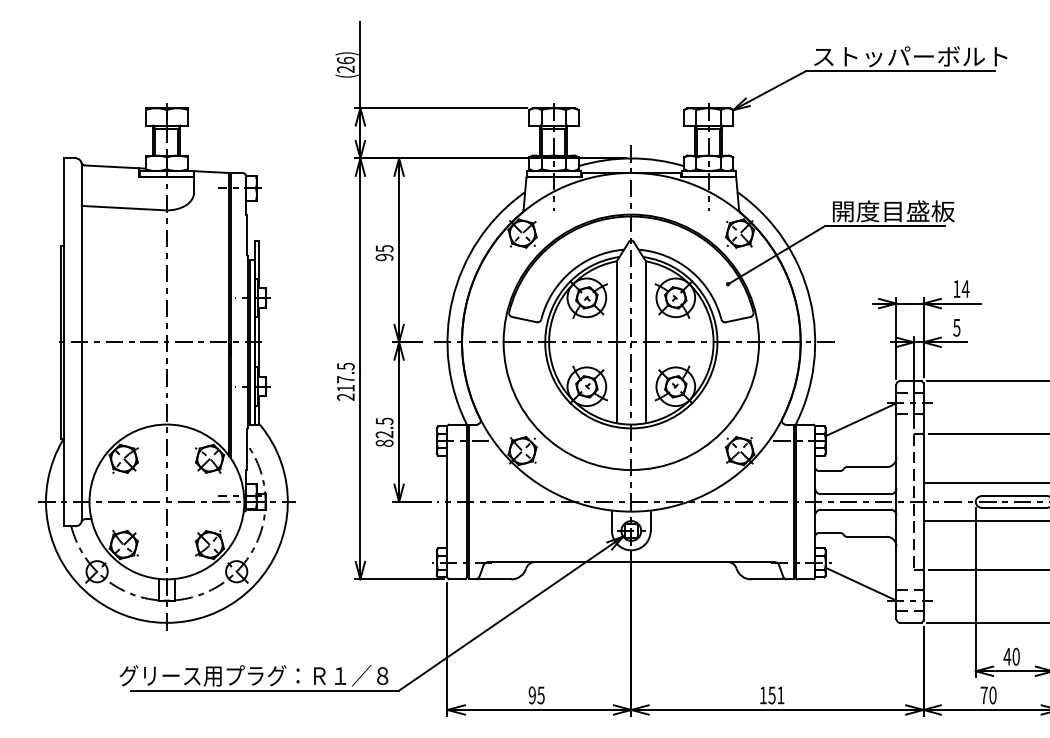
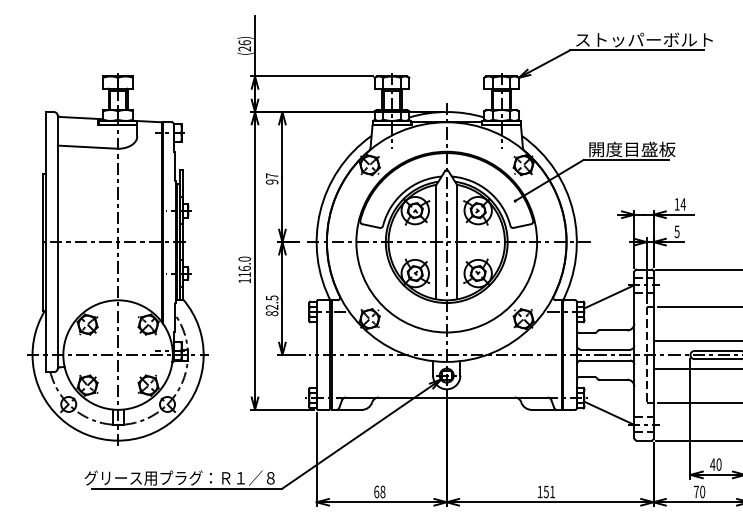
text: (385, 248) -> (272, 175), 95 -> 97
text: (345, 381) -> (244, 269), 217.5 -> 116.0
text: (536, 694) -> (379, 491), 95 -> 68

